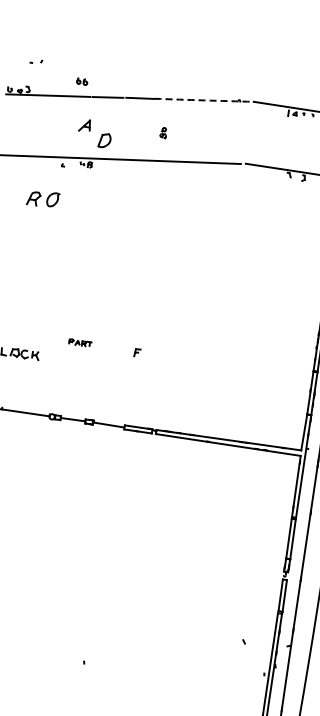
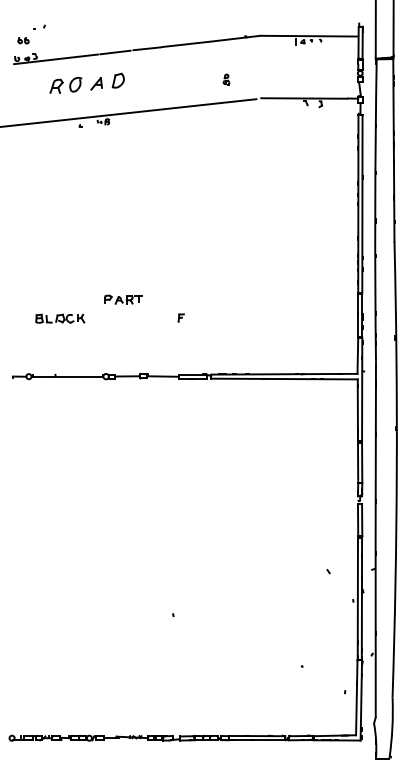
part: (82, 81) -> (23, 40), moved
arc: (203, 100) -> (210, 41), dashed -> solid
part: (163, 132) -> (226, 79), moved
part: (103, 140) -> (117, 80), moved
part: (42, 198) -> (65, 84), moved
part: (80, 343) -> (123, 299), size x1.67
part: (136, 352) -> (180, 317), moved

